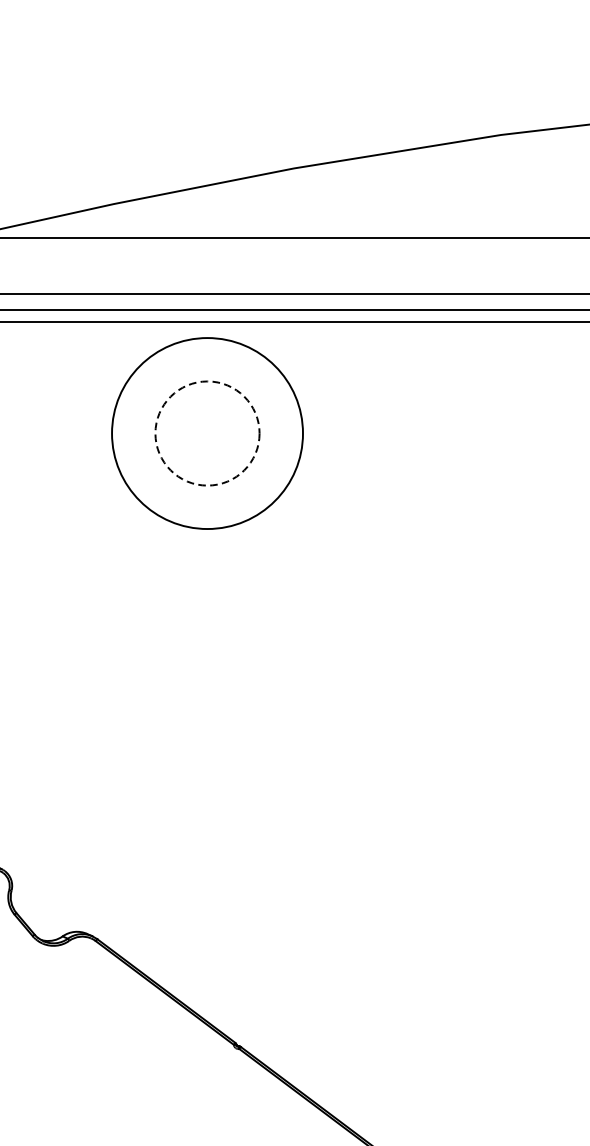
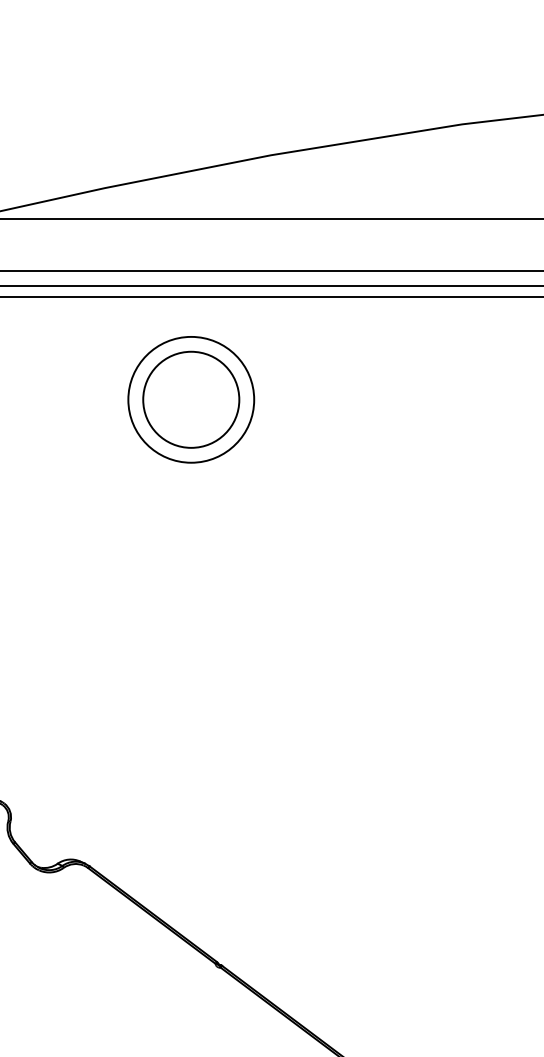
circle: (207, 433) -> (191, 399), dashed -> solid
circle: (207, 433) -> (191, 399), size x0.71

